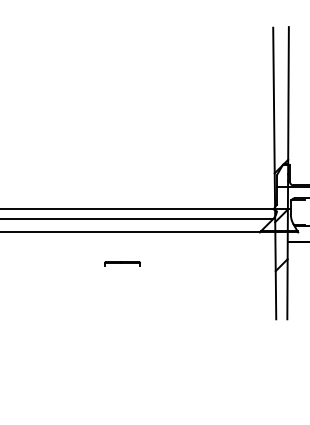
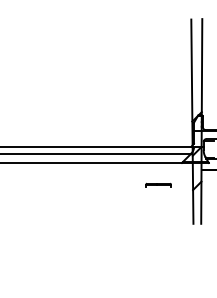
part: (122, 263) -> (158, 184), moved

